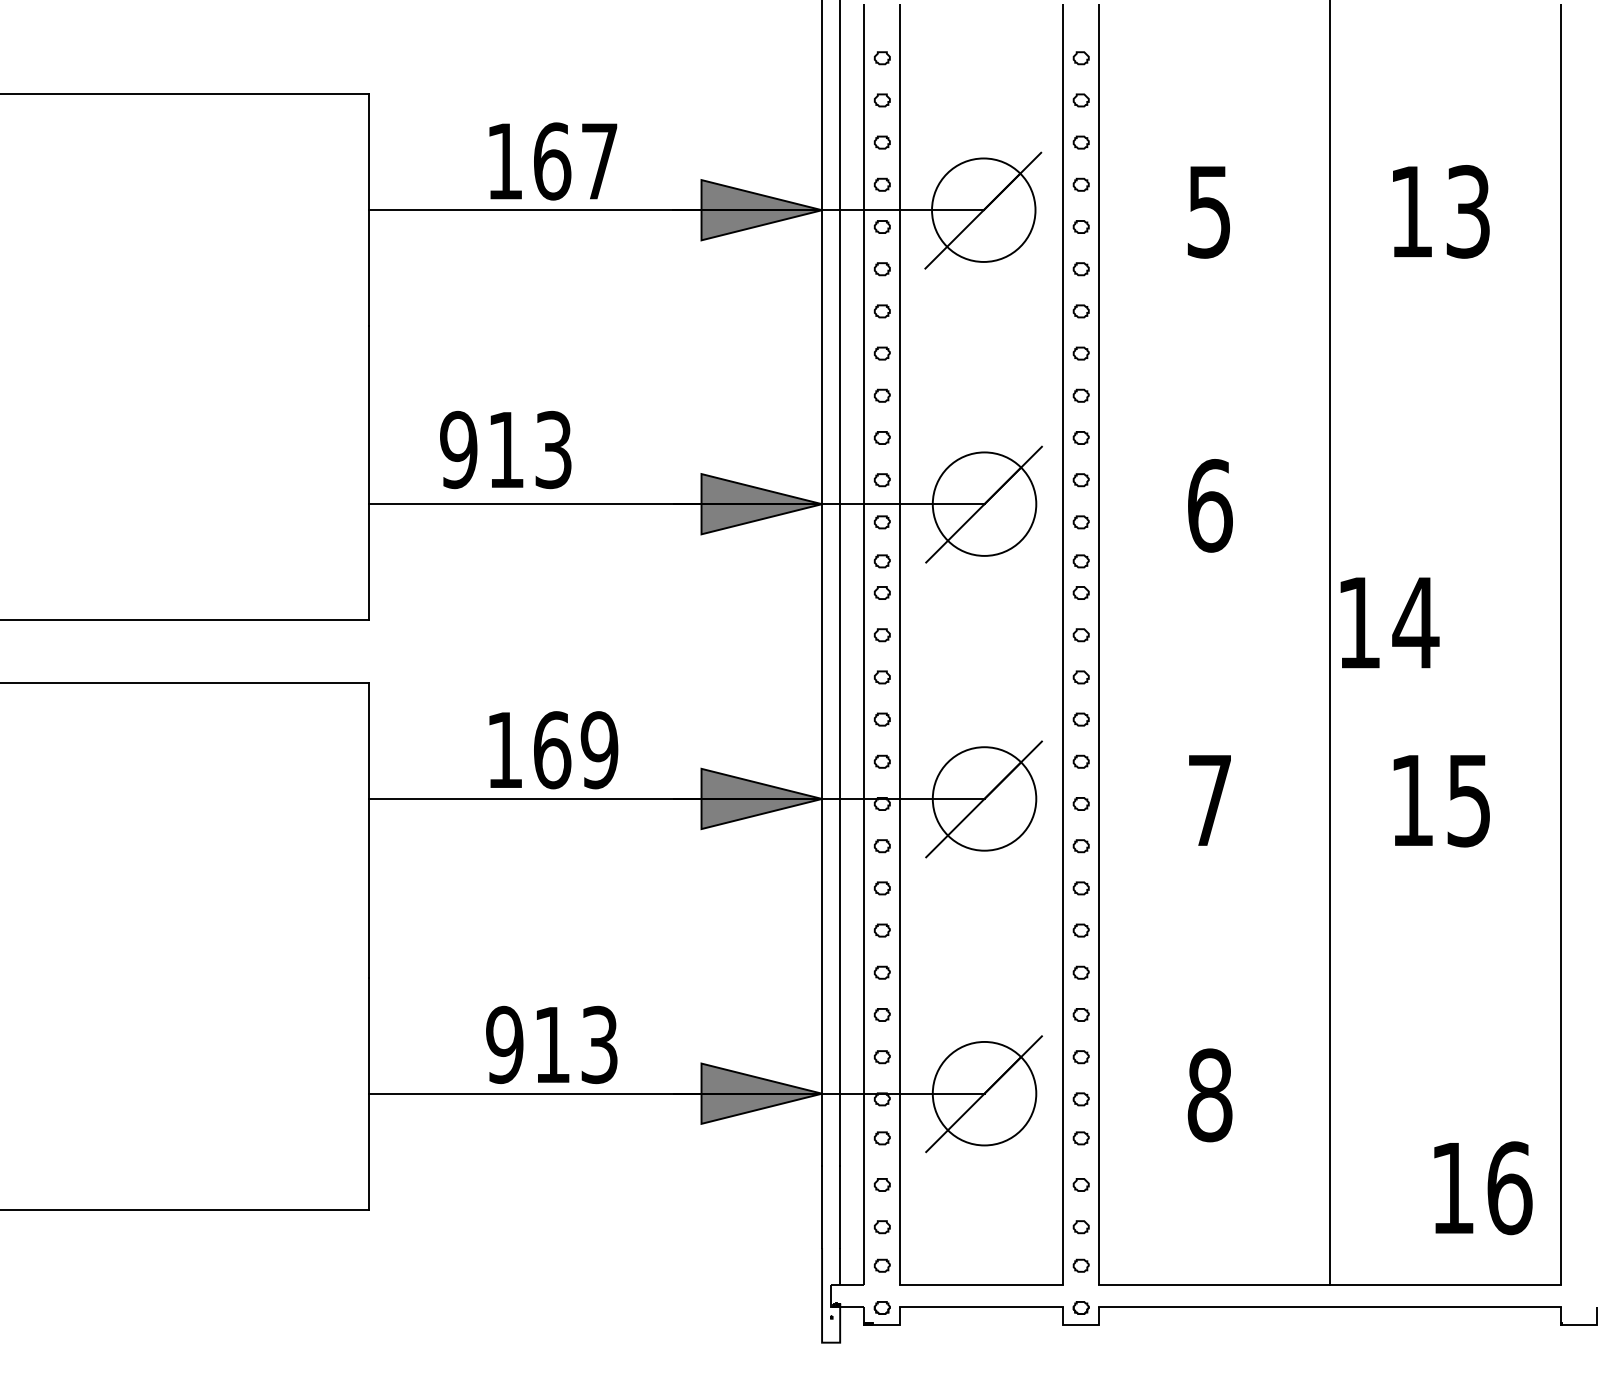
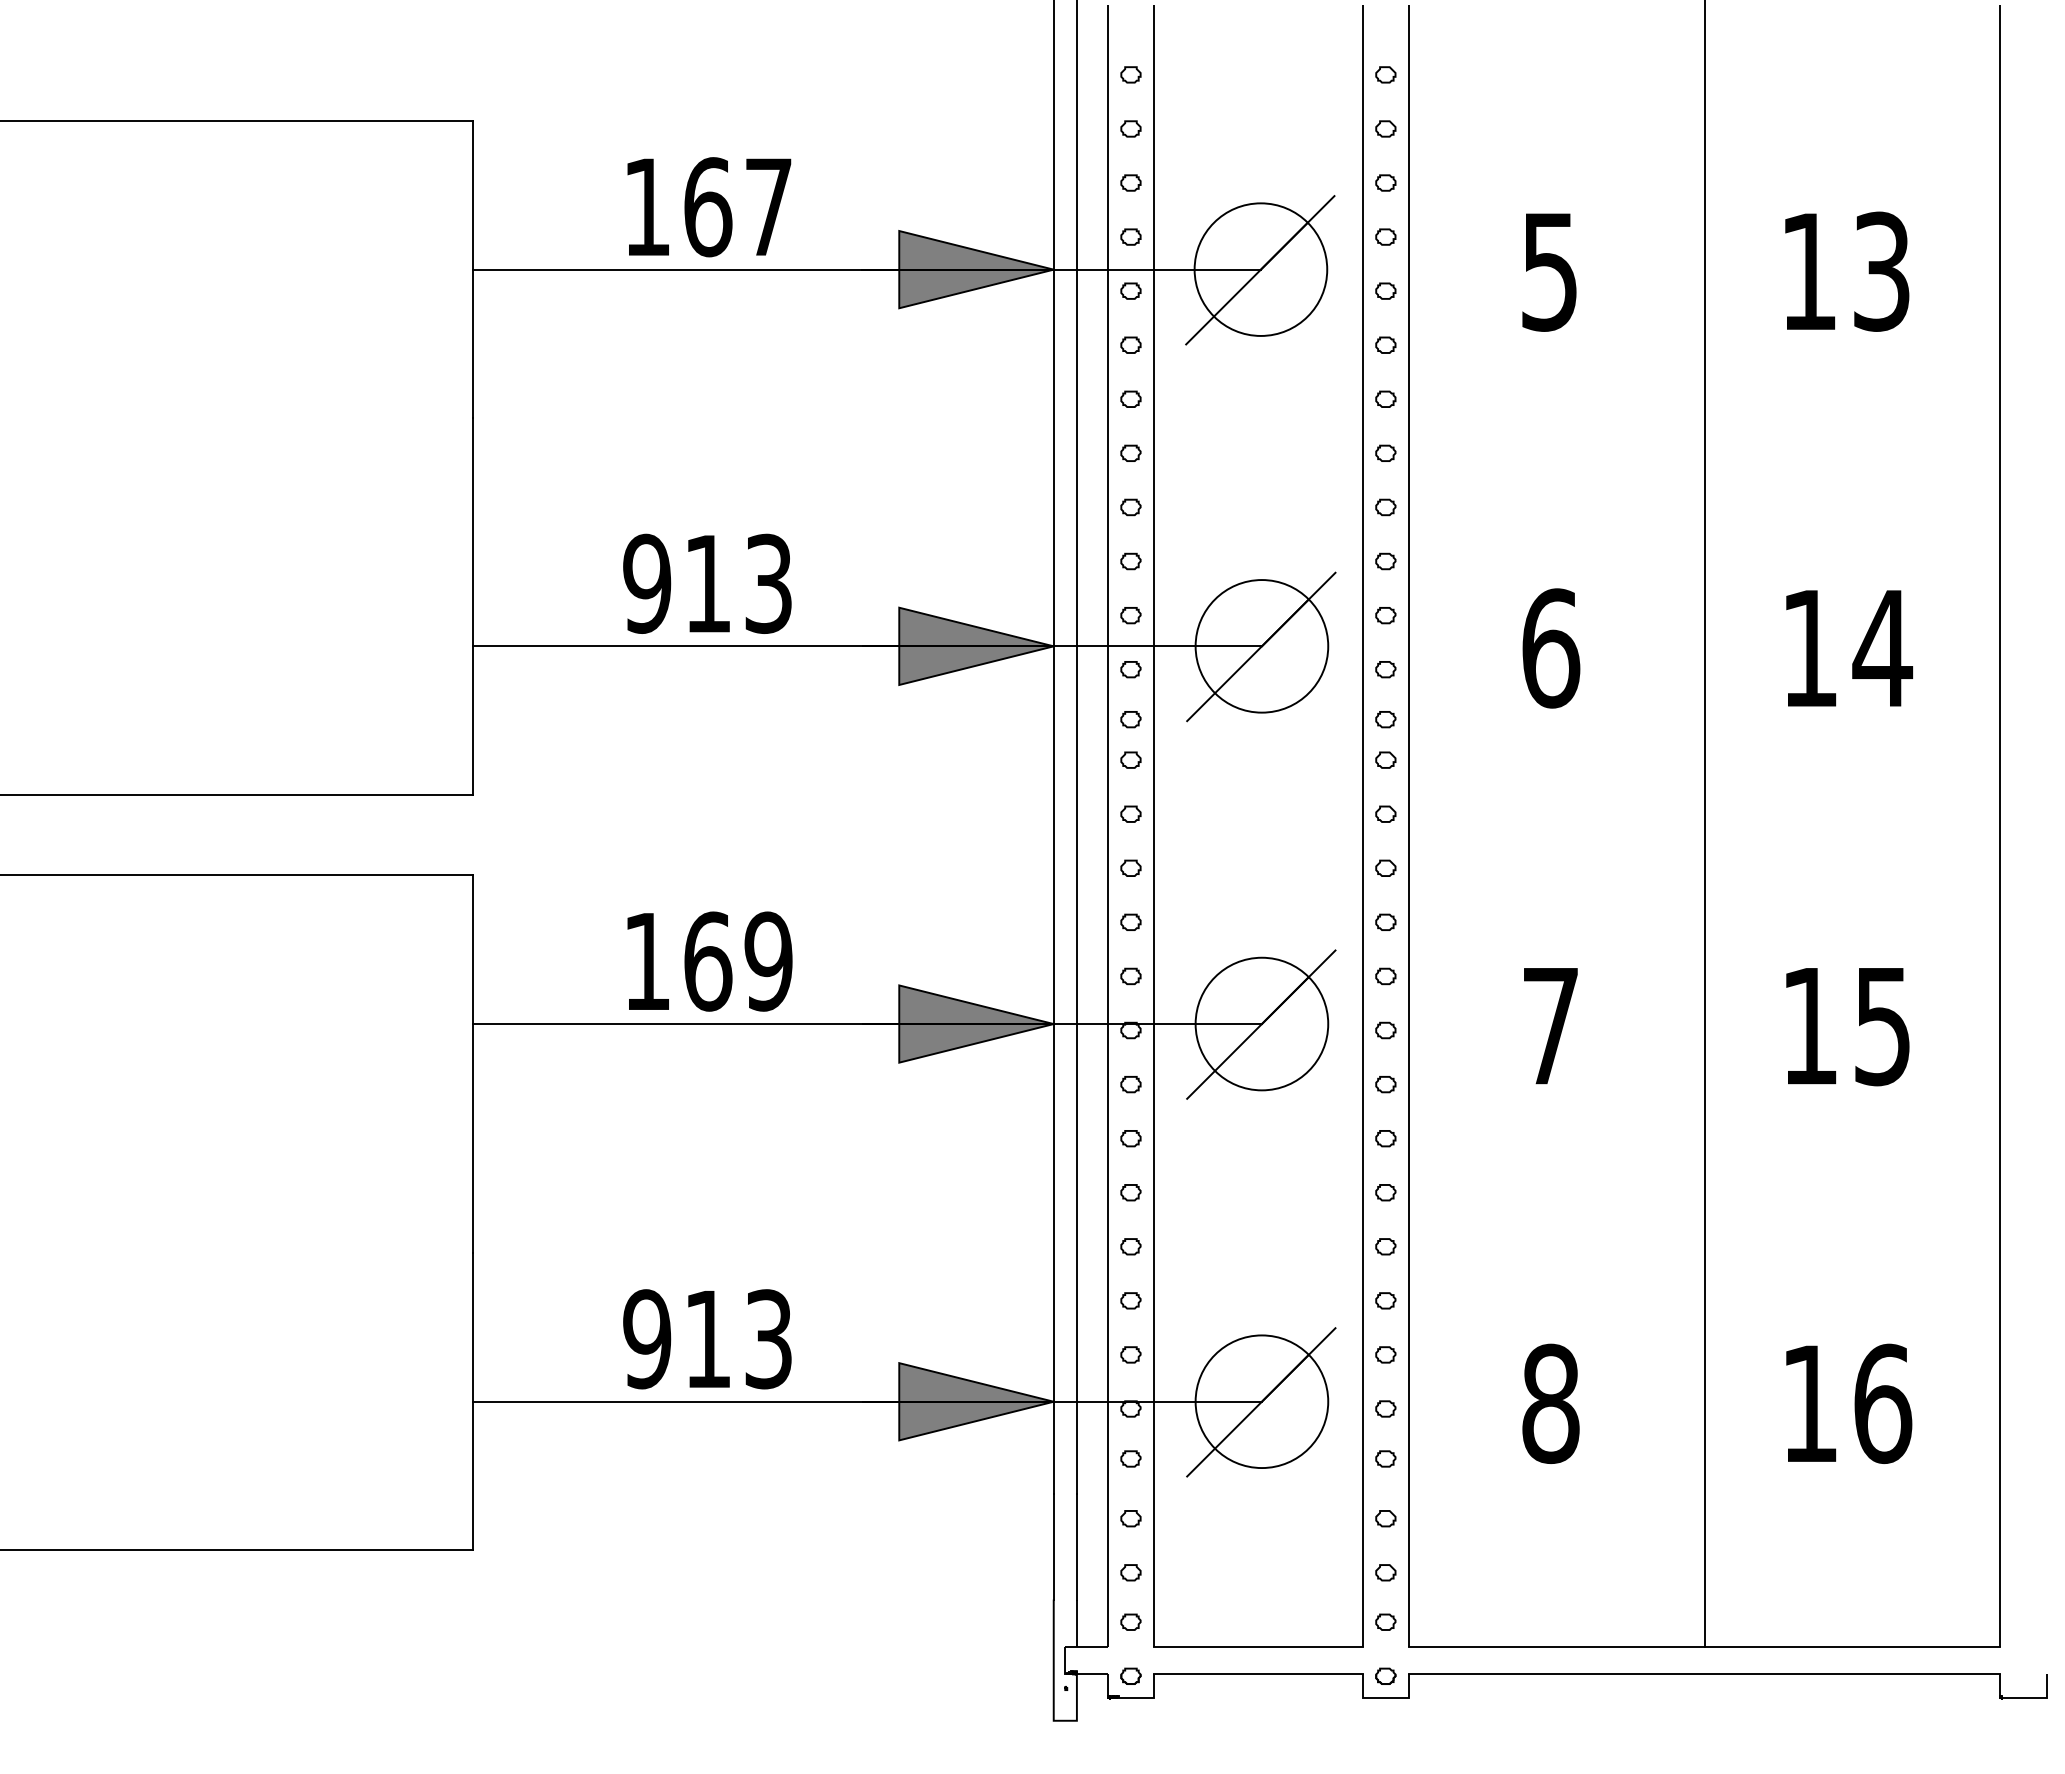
text: (505, 449) -> (707, 583), moved
text: (1390, 622) -> (1849, 648), moved
text: (1483, 1187) -> (1849, 1403), moved

